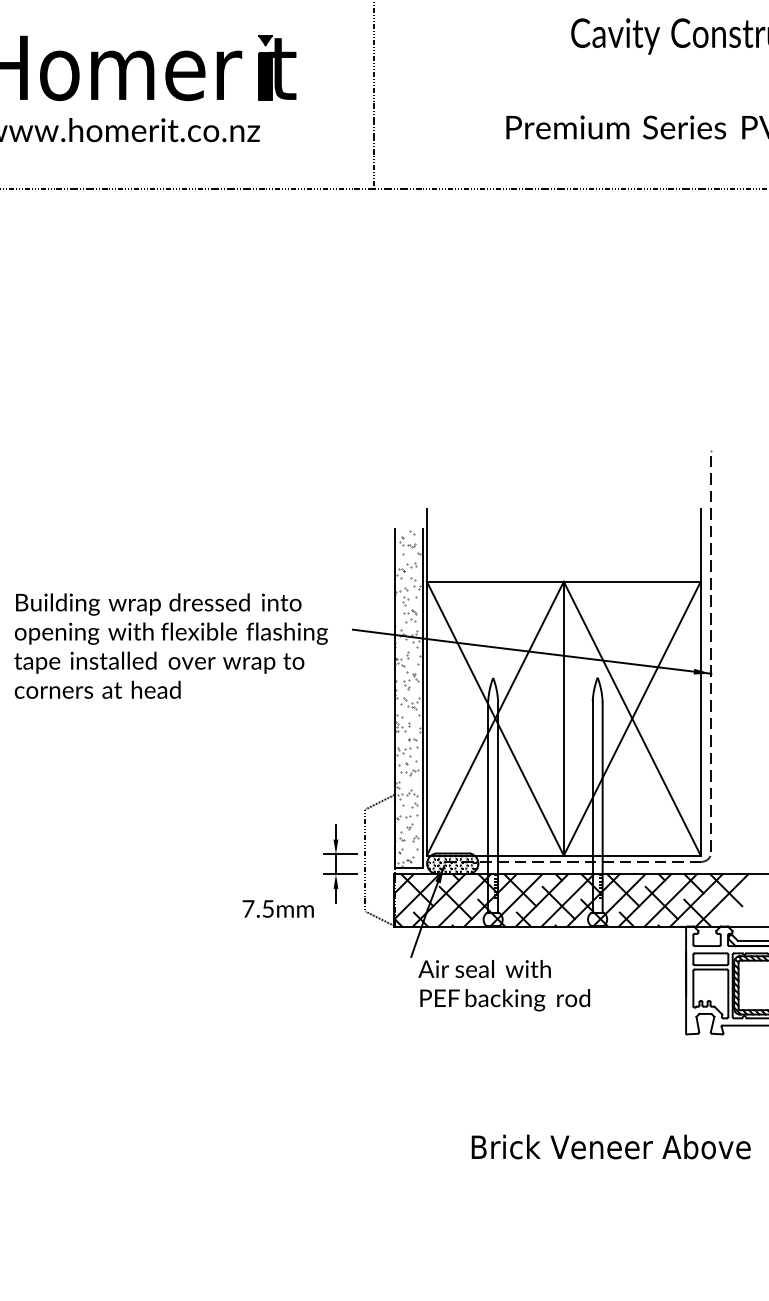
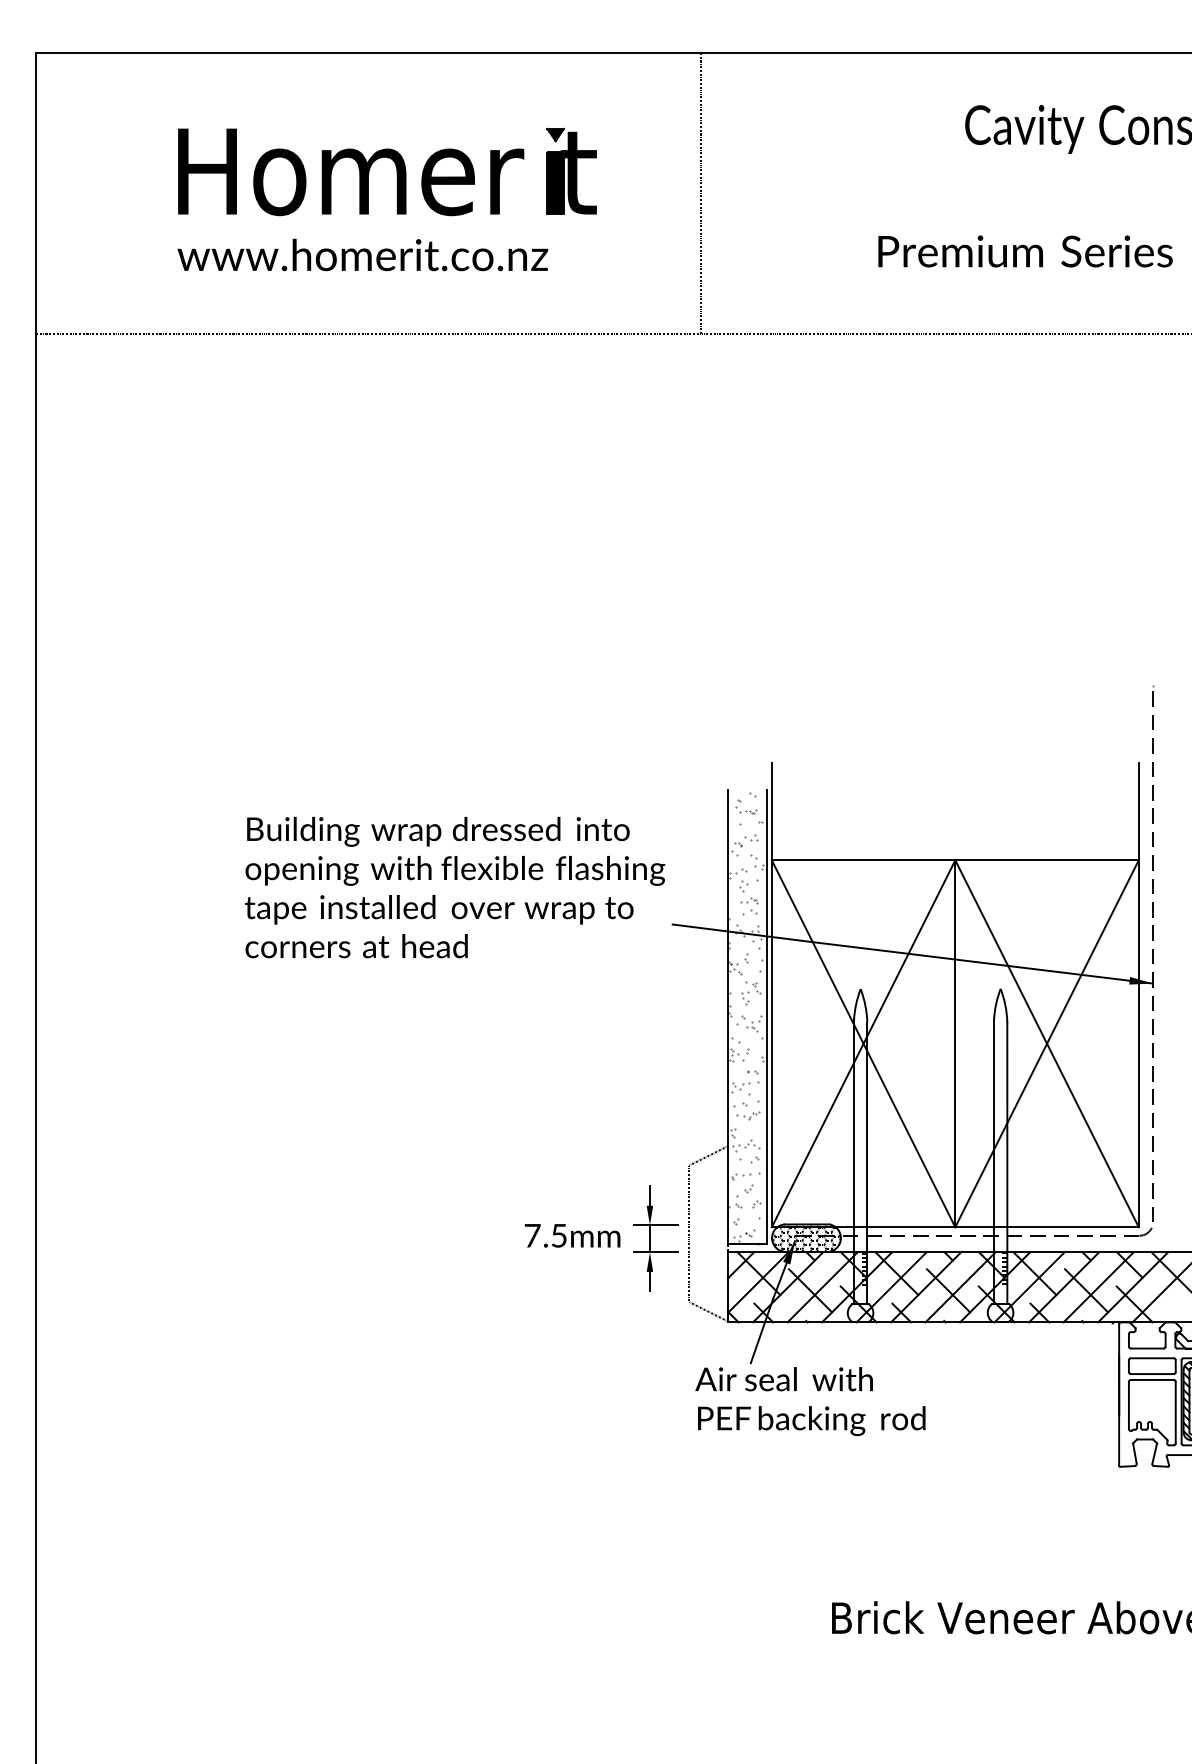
text: (171, 646) -> (455, 887), moved
text: (278, 908) -> (572, 1235), moved
text: (504, 985) -> (810, 1401), moved

